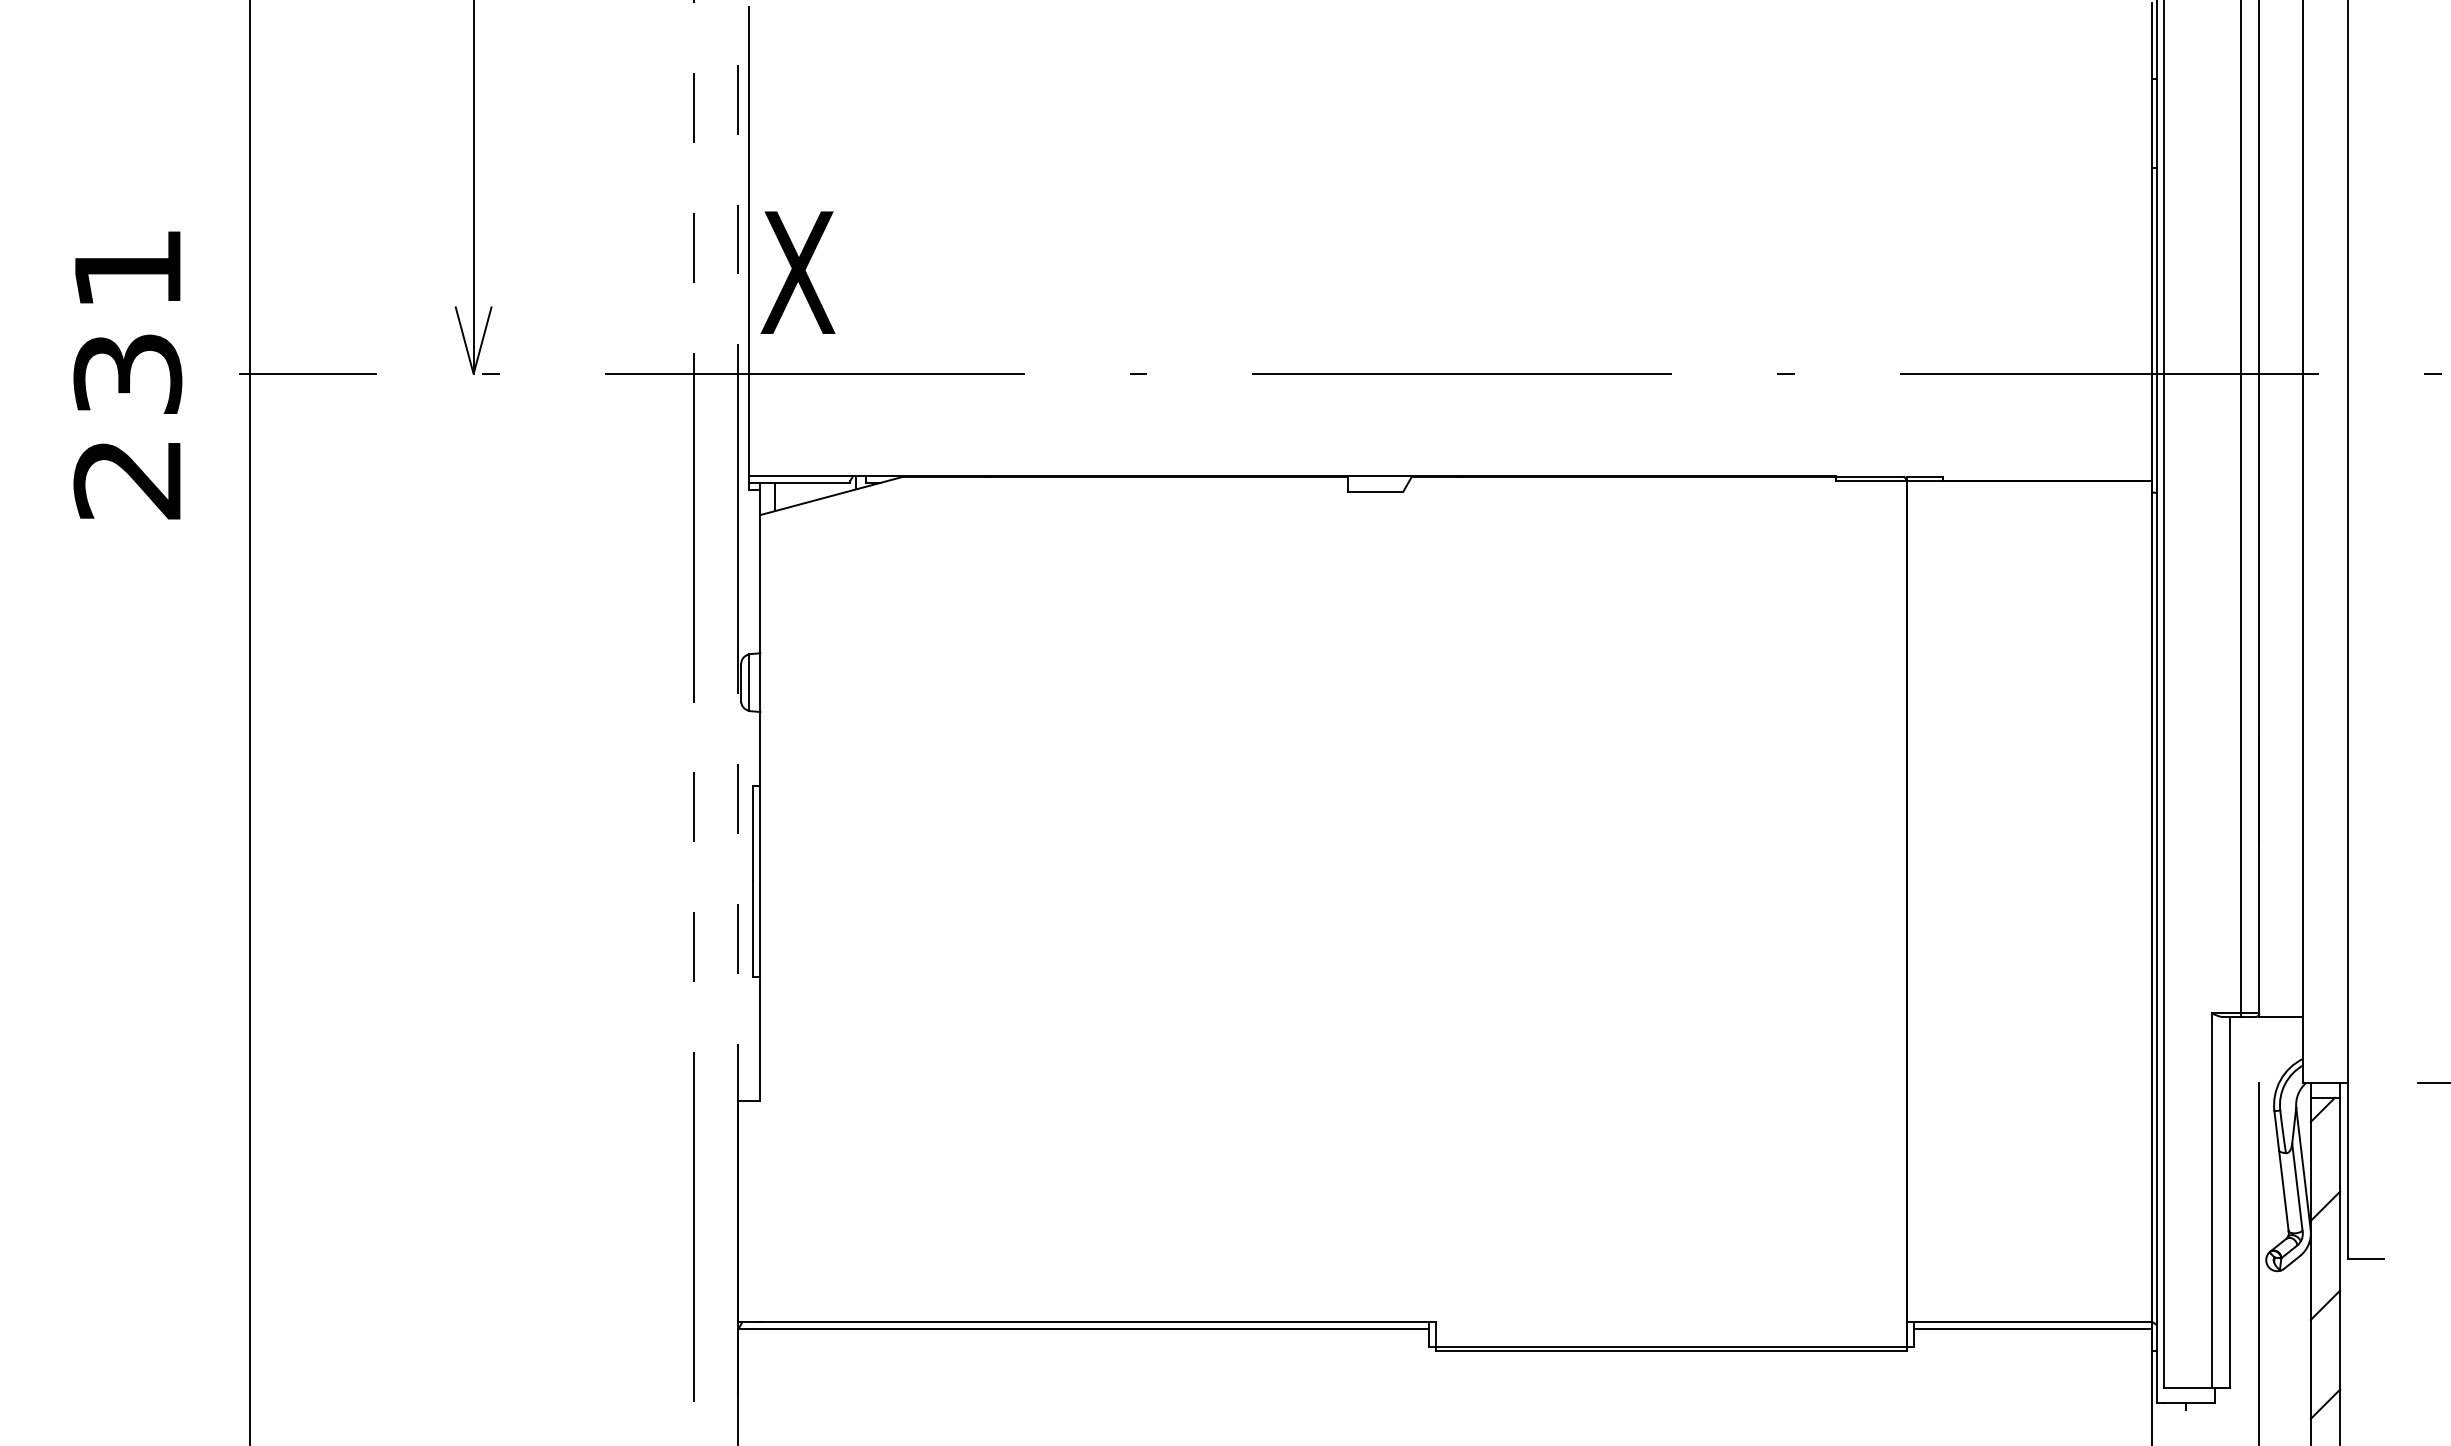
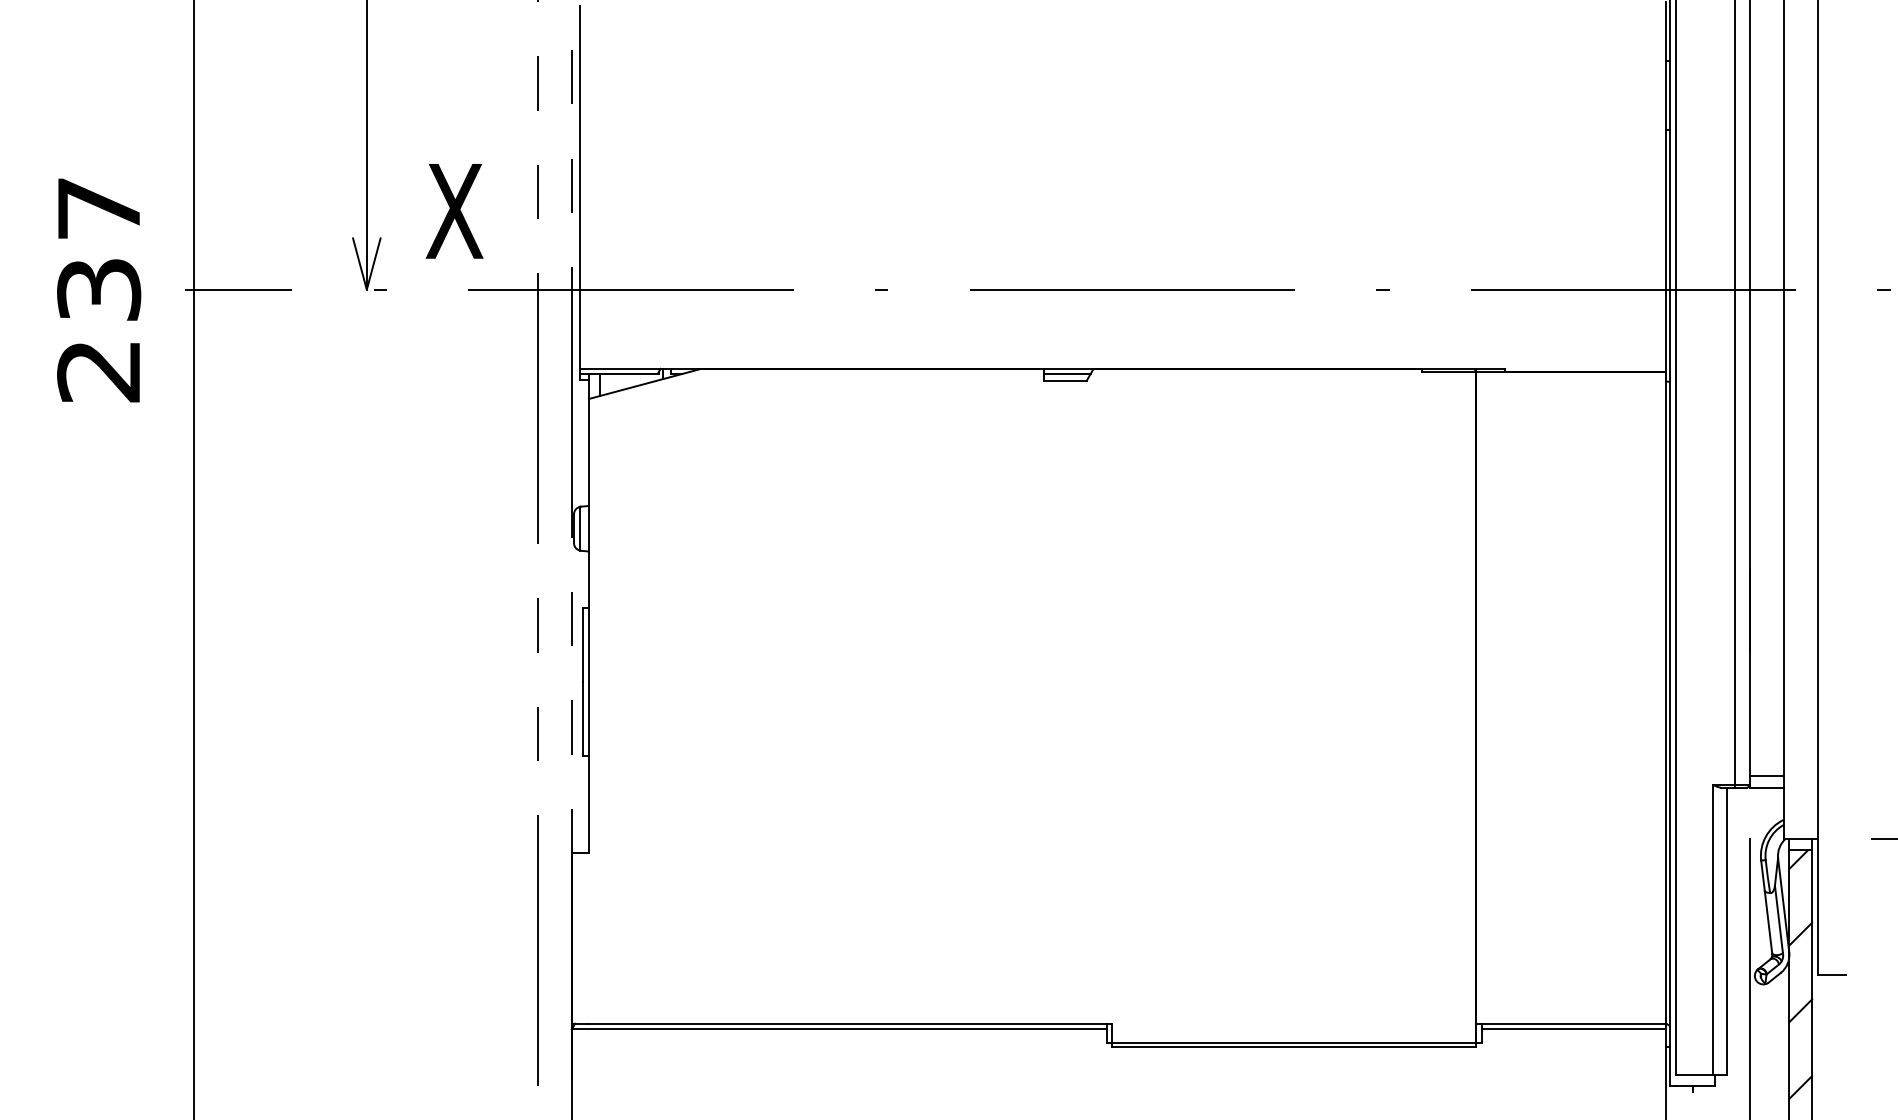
text: (127, 268) -> (98, 208), 231 -> 237
text: (797, 272) -> (454, 211), moved
line: (1378, 482) -> (1067, 373), added
line: (2281, 1002) -> (1766, 776), added

